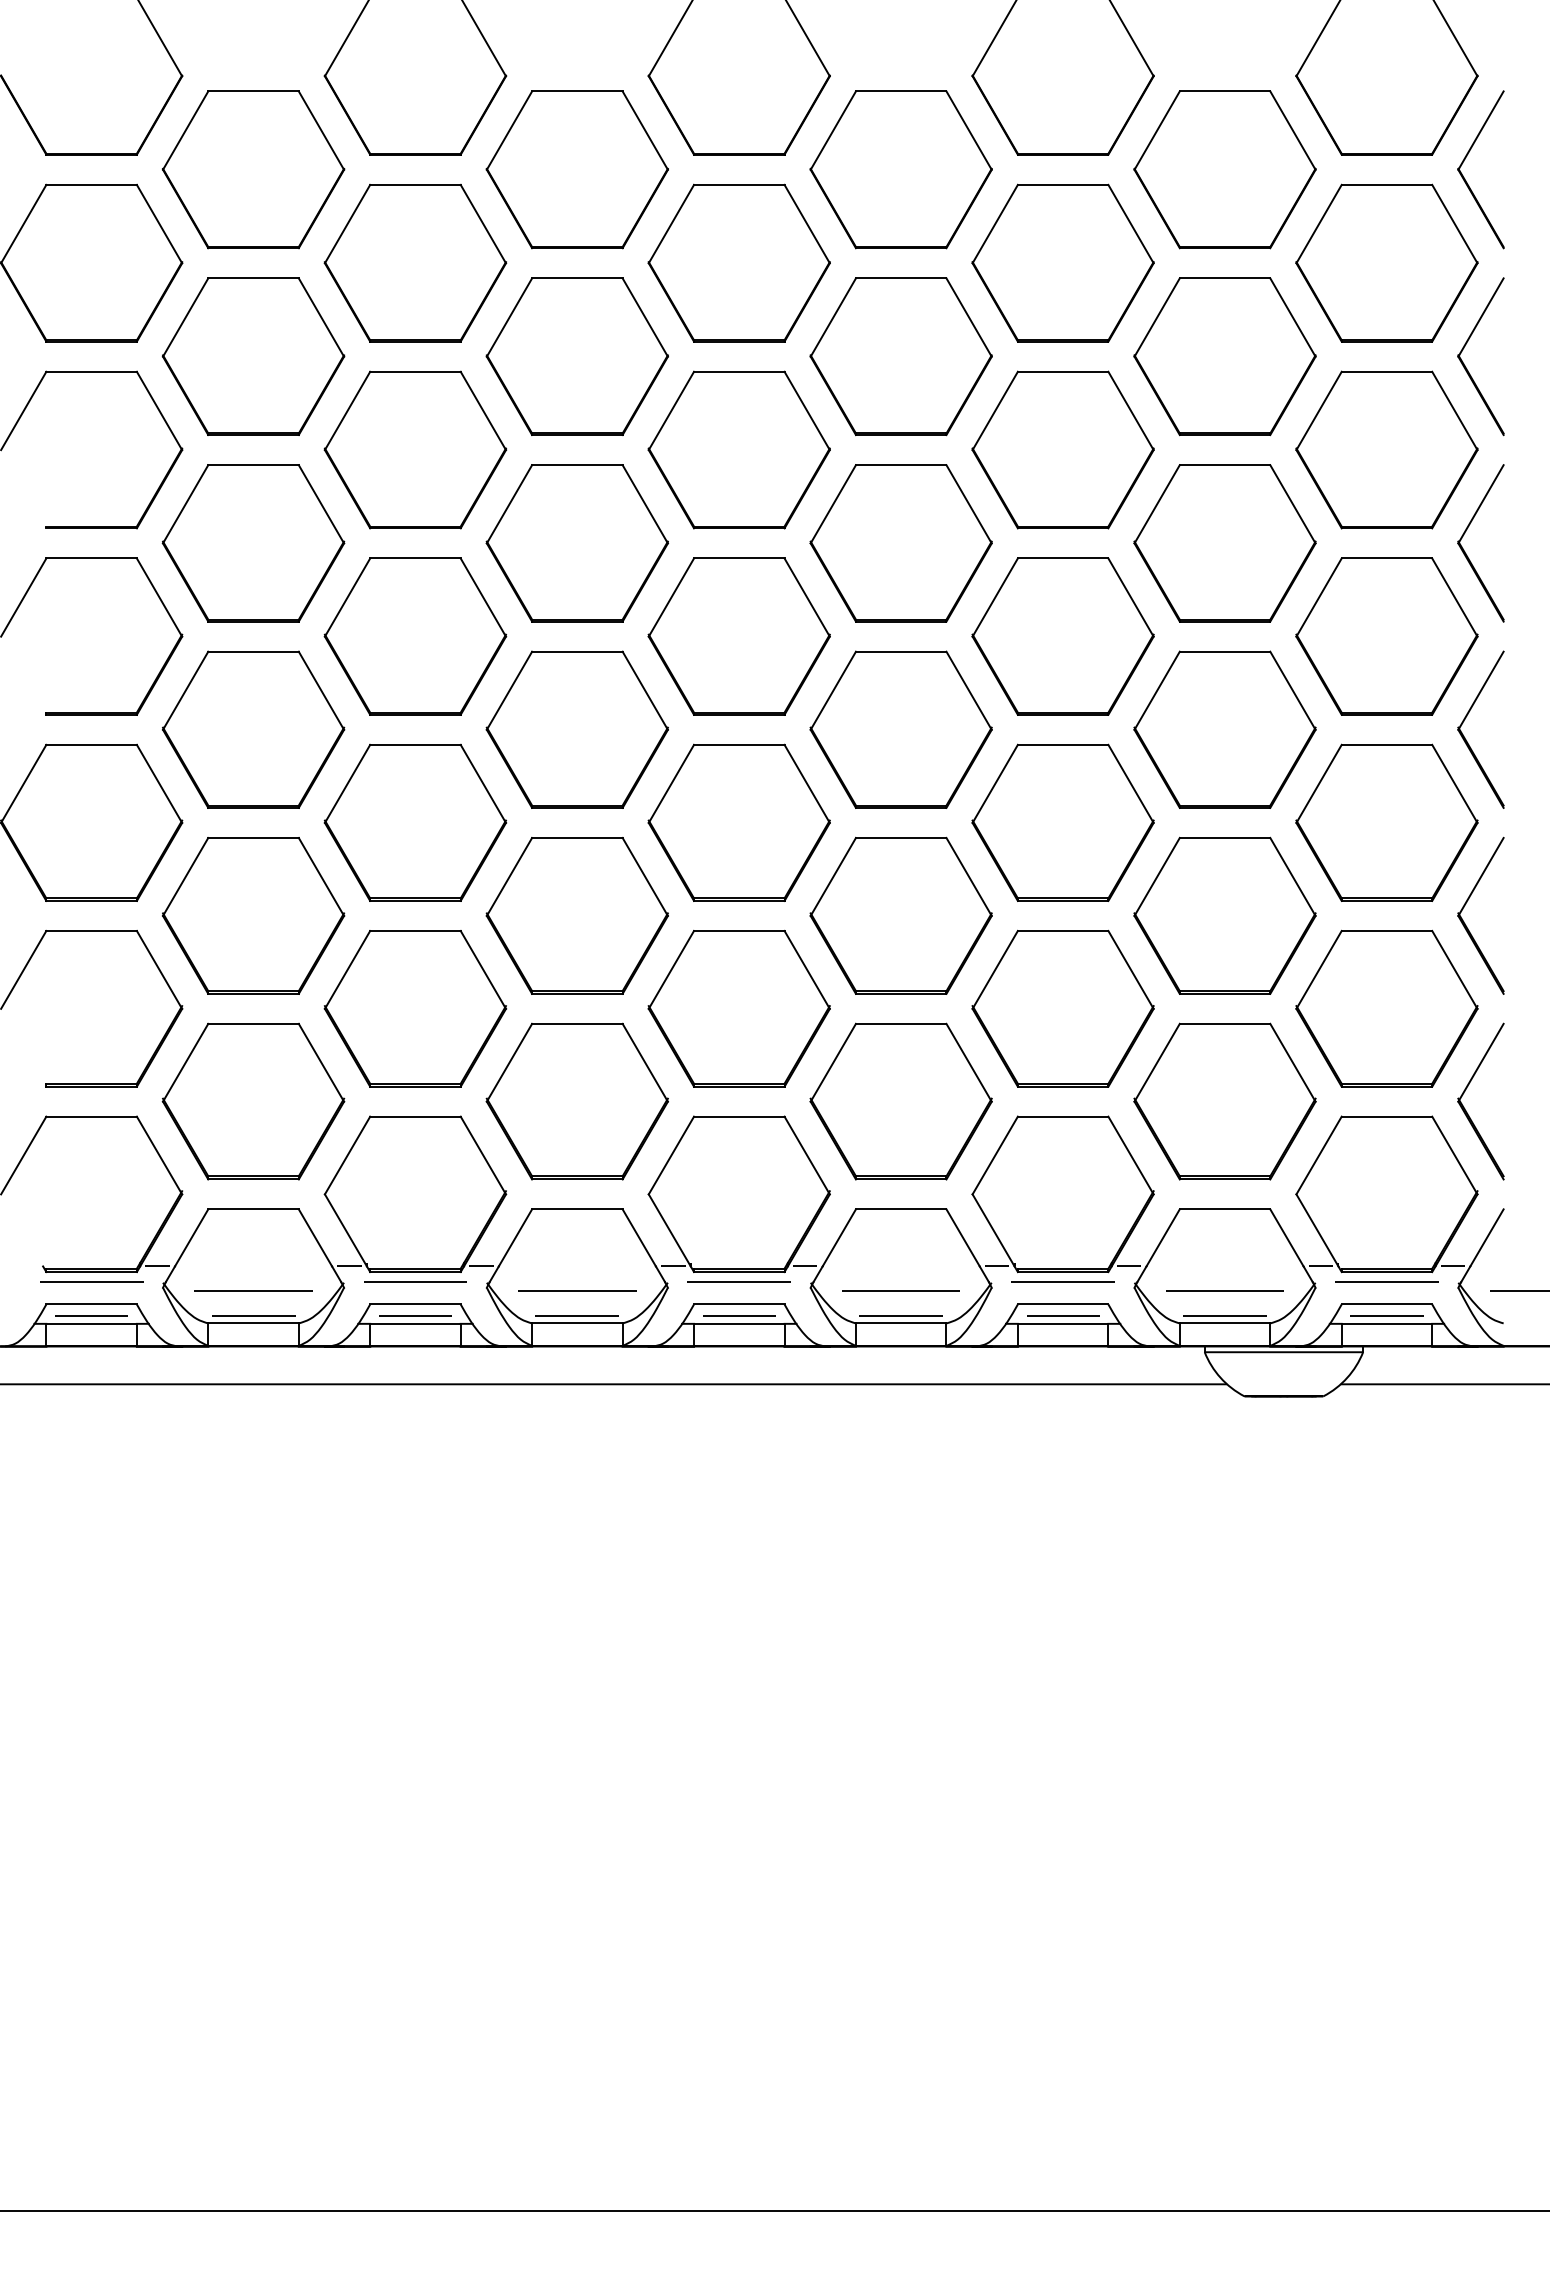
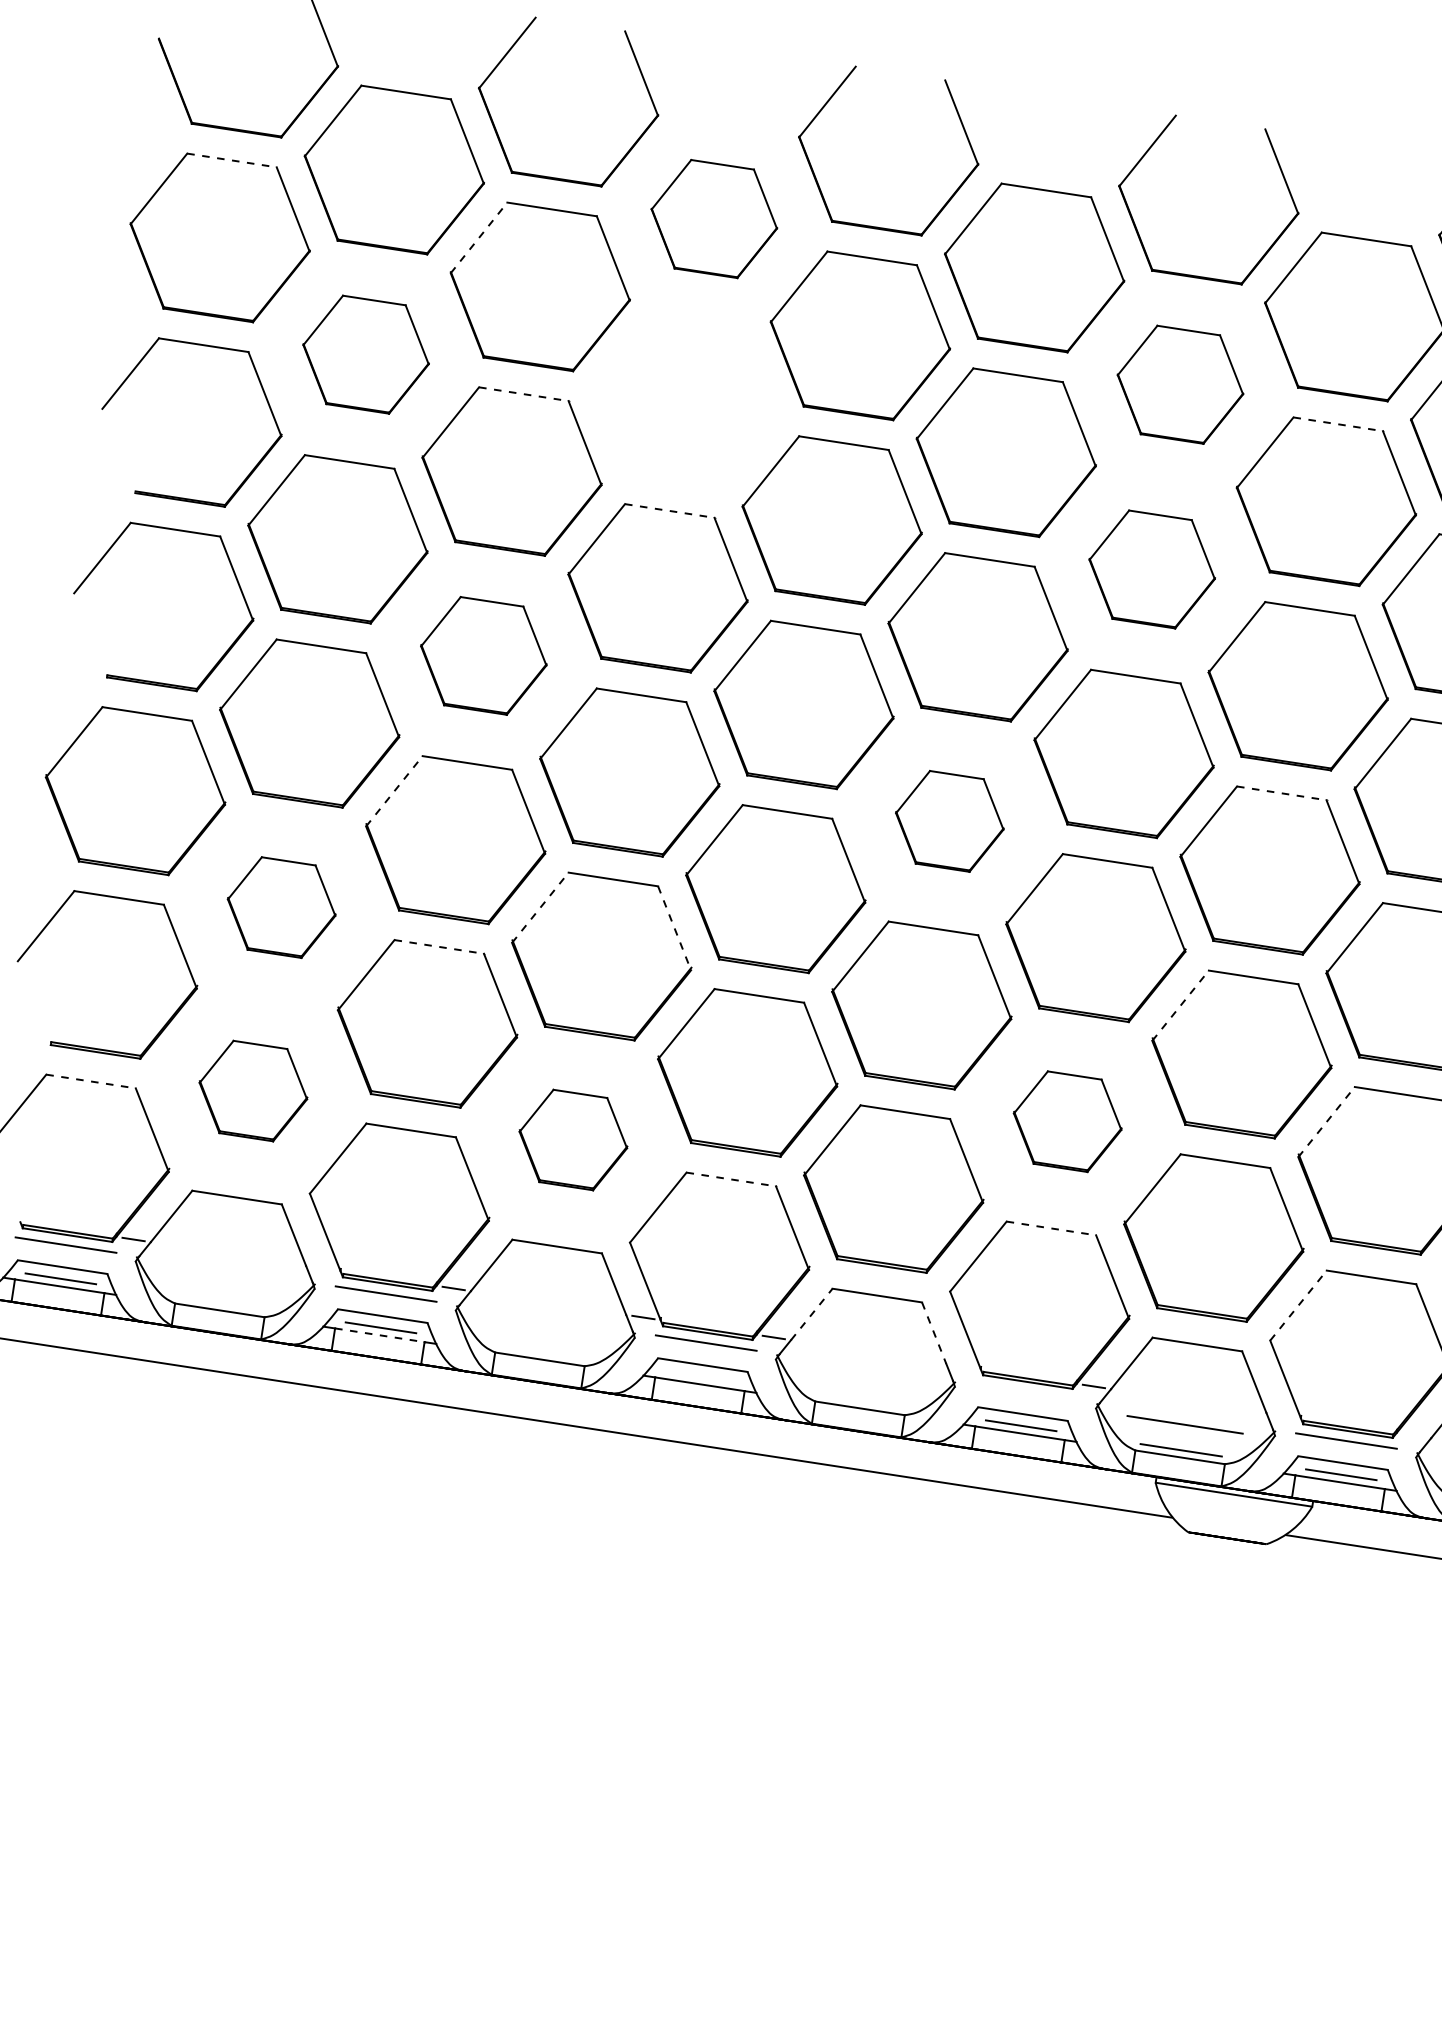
part: (576, 169) -> (713, 218), size x0.7
line: (92, 184) -> (232, 160), solid -> dashed
line: (347, 223) -> (479, 237), solid -> dashed
part: (1062, 262) -> (1179, 384), size x0.7
line: (1225, 278) -> (1338, 424), solid -> dashed
part: (253, 356) -> (366, 354), size x0.7
part: (576, 356) -> (685, 403), removed
line: (415, 371) -> (523, 393), solid -> dashed
part: (1062, 449) -> (1151, 568), size x0.7
line: (577, 465) -> (669, 511), solid -> dashed
part: (415, 636) -> (483, 655), size x0.7
line: (1225, 651) -> (1282, 793), solid -> dashed
part: (900, 729) -> (949, 821), size x0.6
line: (347, 783) -> (394, 790), solid -> dashed
line: (509, 876) -> (540, 907), solid -> dashed
line: (1157, 876) -> (1180, 1005), solid -> dashed
line: (645, 877) -> (674, 928), solid -> dashed
part: (253, 915) -> (281, 907), size x0.6
line: (415, 930) -> (439, 946), solid -> dashed
line: (1319, 969) -> (1327, 1121), solid -> dashed
part: (1062, 1008) -> (1067, 1121), size x0.6
part: (253, 1101) -> (253, 1090), size x0.6
part: (576, 1101) -> (572, 1139), size x0.6
line: (92, 1116) -> (91, 1081), solid -> dashed
line: (739, 1116) -> (731, 1179), solid -> dashed
line: (1063, 1116) -> (1051, 1228), solid -> dashed
line: (1319, 1155) -> (1298, 1305), solid -> dashed
line: (839, 1237) -> (812, 1314), solid -> dashed
line: (963, 1238) -> (934, 1333), solid -> dashed
line: (349, 1266) -> (323, 1268), removed
line: (996, 1266) -> (962, 1366), removed
line: (1320, 1266) -> (1283, 1415), removed
line: (1452, 1266) -> (1413, 1435), removed
line: (1063, 1282) -> (1026, 1392), removed
line: (253, 1290) -> (224, 1277), removed
line: (577, 1290) -> (545, 1326), removed
line: (900, 1290) -> (864, 1375), removed
line: (253, 1316) -> (220, 1303), removed
line: (577, 1316) -> (541, 1352), removed
line: (738, 1316) -> (700, 1376), removed
line: (901, 1316) -> (861, 1401), removed
line: (415, 1323) -> (379, 1334), solid -> dashed

